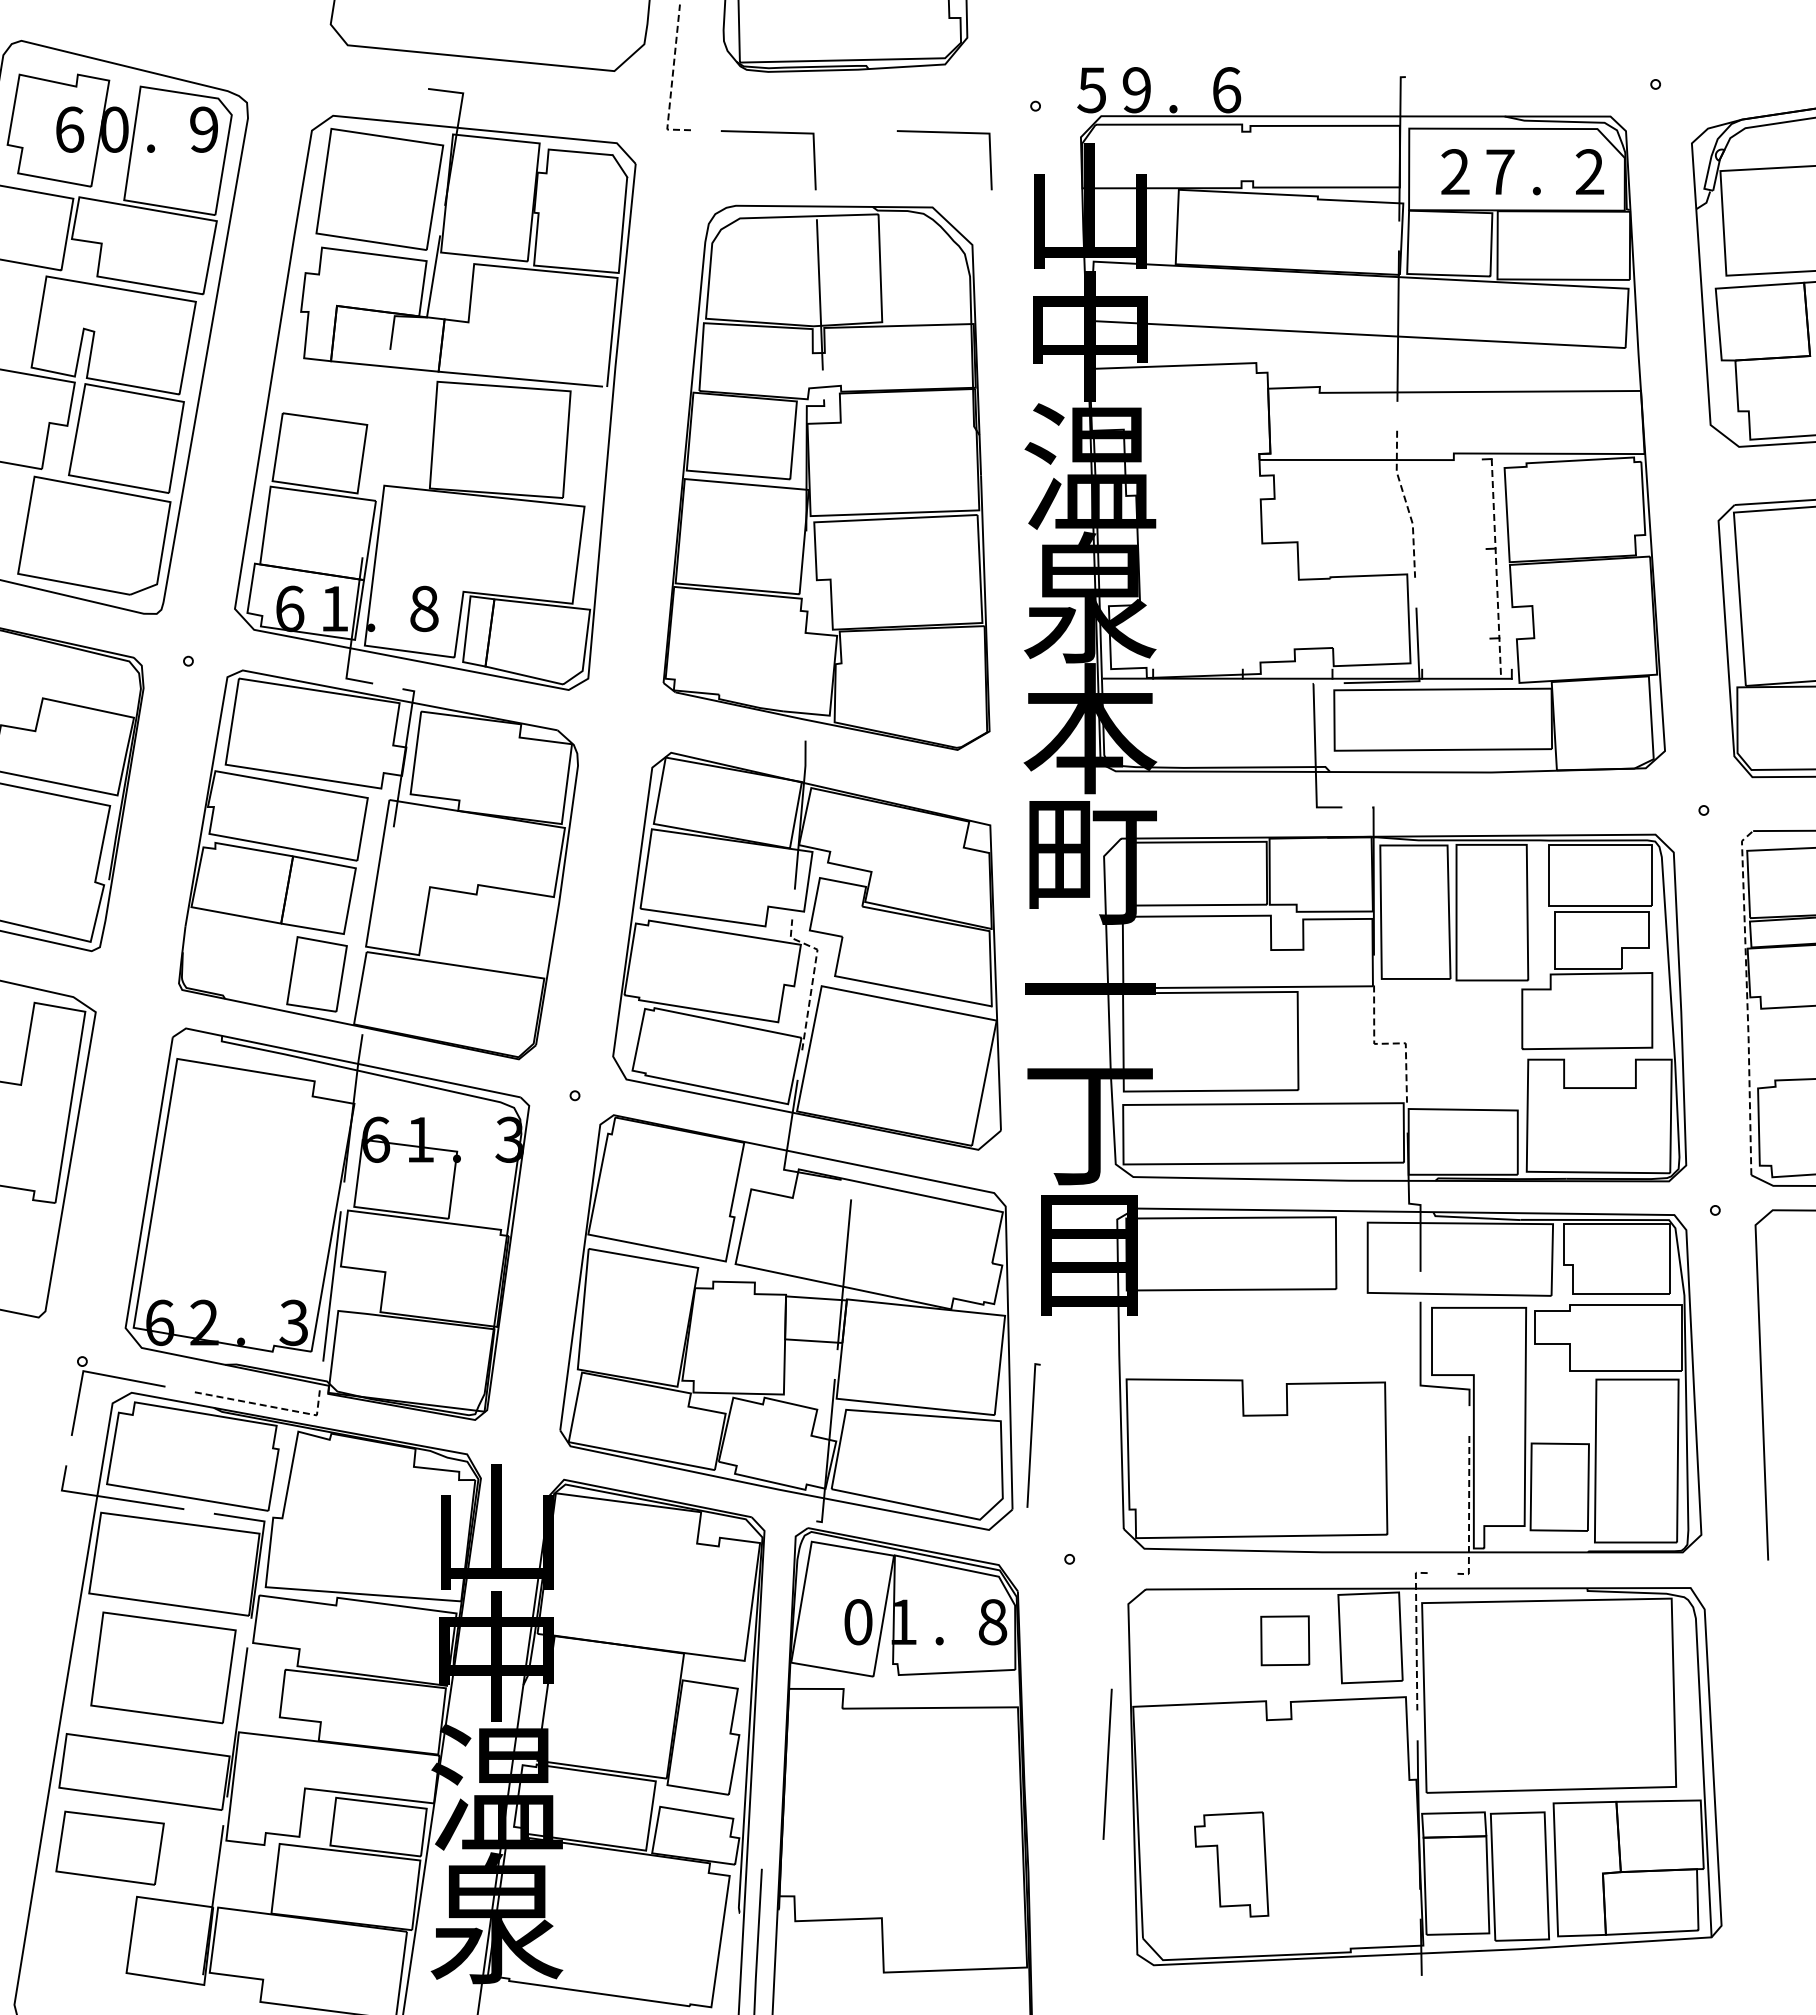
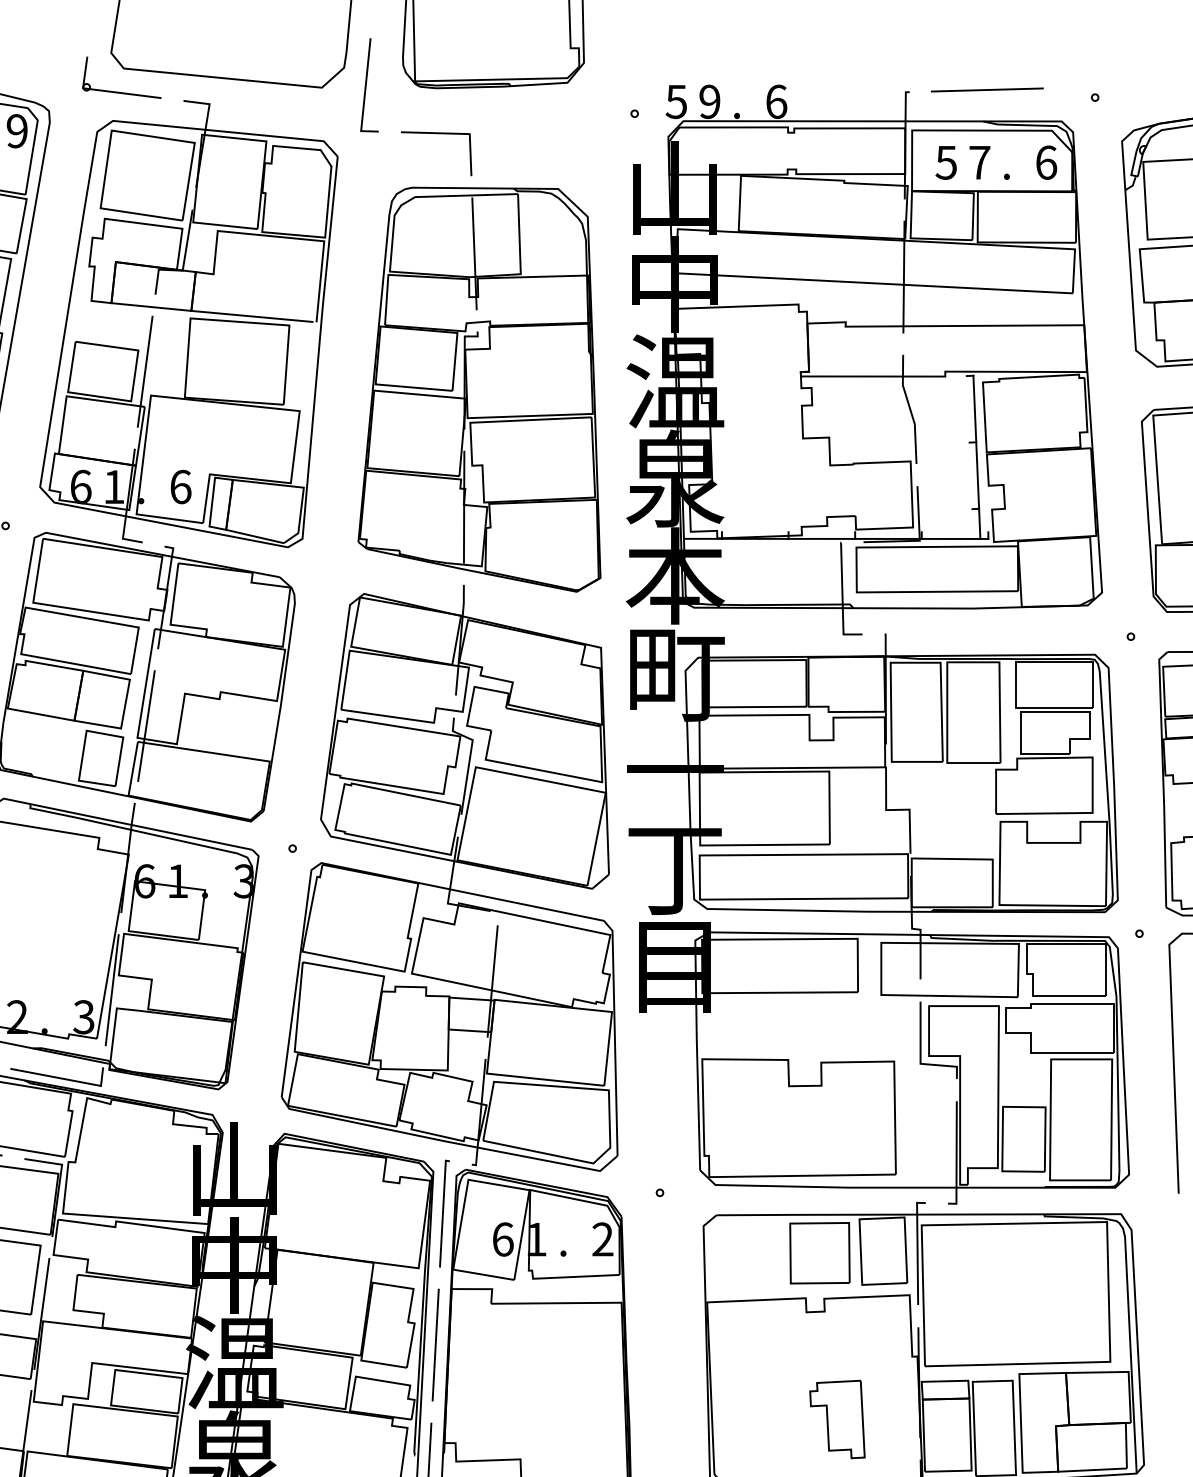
line: (1510, 74) -> (987, 90), added
part: (339, 76) -> (117, 91), added
line: (672, 78) -> (365, 93), dashed -> solid
line: (944, 133) -> (567, 134), removed
text: (1454, 172) -> (945, 162), 2 -> 5
text: (1590, 172) -> (1046, 162), 2 -> 6
line: (376, 453) -> (145, 371), added
line: (1406, 504) -> (910, 409), dashed -> solid
line: (1496, 568) -> (976, 457), dashed -> solid
text: (424, 608) -> (180, 486), 8 -> 6
line: (805, 635) -> (463, 506), added
line: (378, 930) -> (146, 725), added
line: (813, 974) -> (469, 758), dashed -> solid
line: (1747, 999) -> (1163, 777), dashed -> solid
line: (1390, 1043) -> (898, 809), dashed -> solid
line: (269, 1406) -> (65, 1079), dashed -> solid
line: (1032, 1435) -> (443, 1213), moved
line: (1469, 1511) -> (956, 1157), dashed -> solid
text: (858, 1622) -> (503, 1239), 0 -> 6
text: (992, 1622) -> (602, 1239), 8 -> 2
line: (1416, 1635) -> (917, 1249), dashed -> solid
part: (1285, 1640) -> (820, 1253), size x1.67
line: (1107, 1763) -> (435, 1344), moved
part: (1231, 1864) -> (837, 1419), moved

